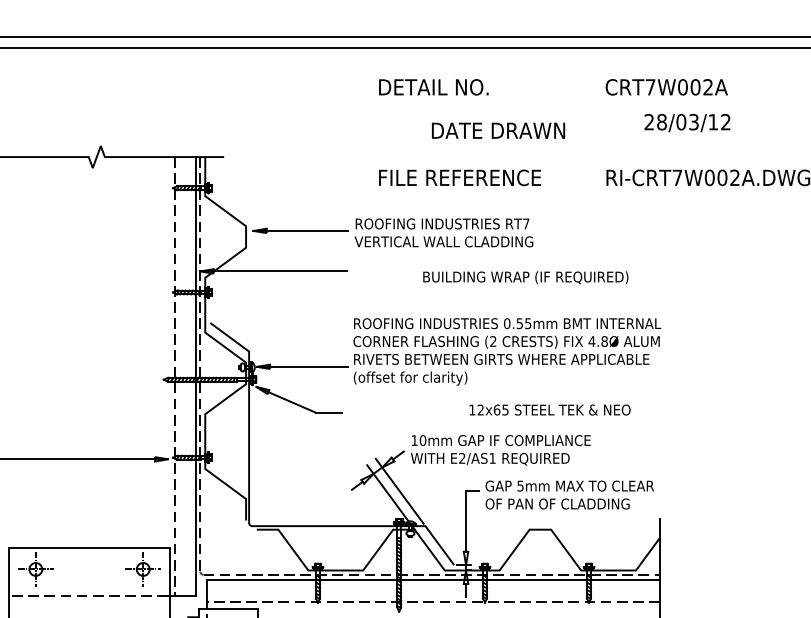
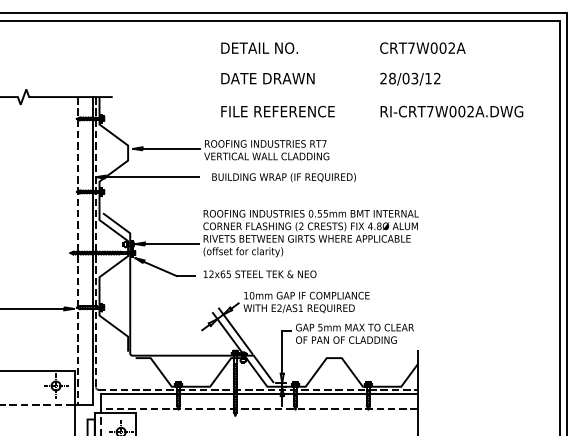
text: (687, 121) -> (410, 78), moved
text: (497, 130) -> (267, 78), moved
text: (524, 277) -> (283, 177), moved
text: (549, 410) -> (259, 274), moved

